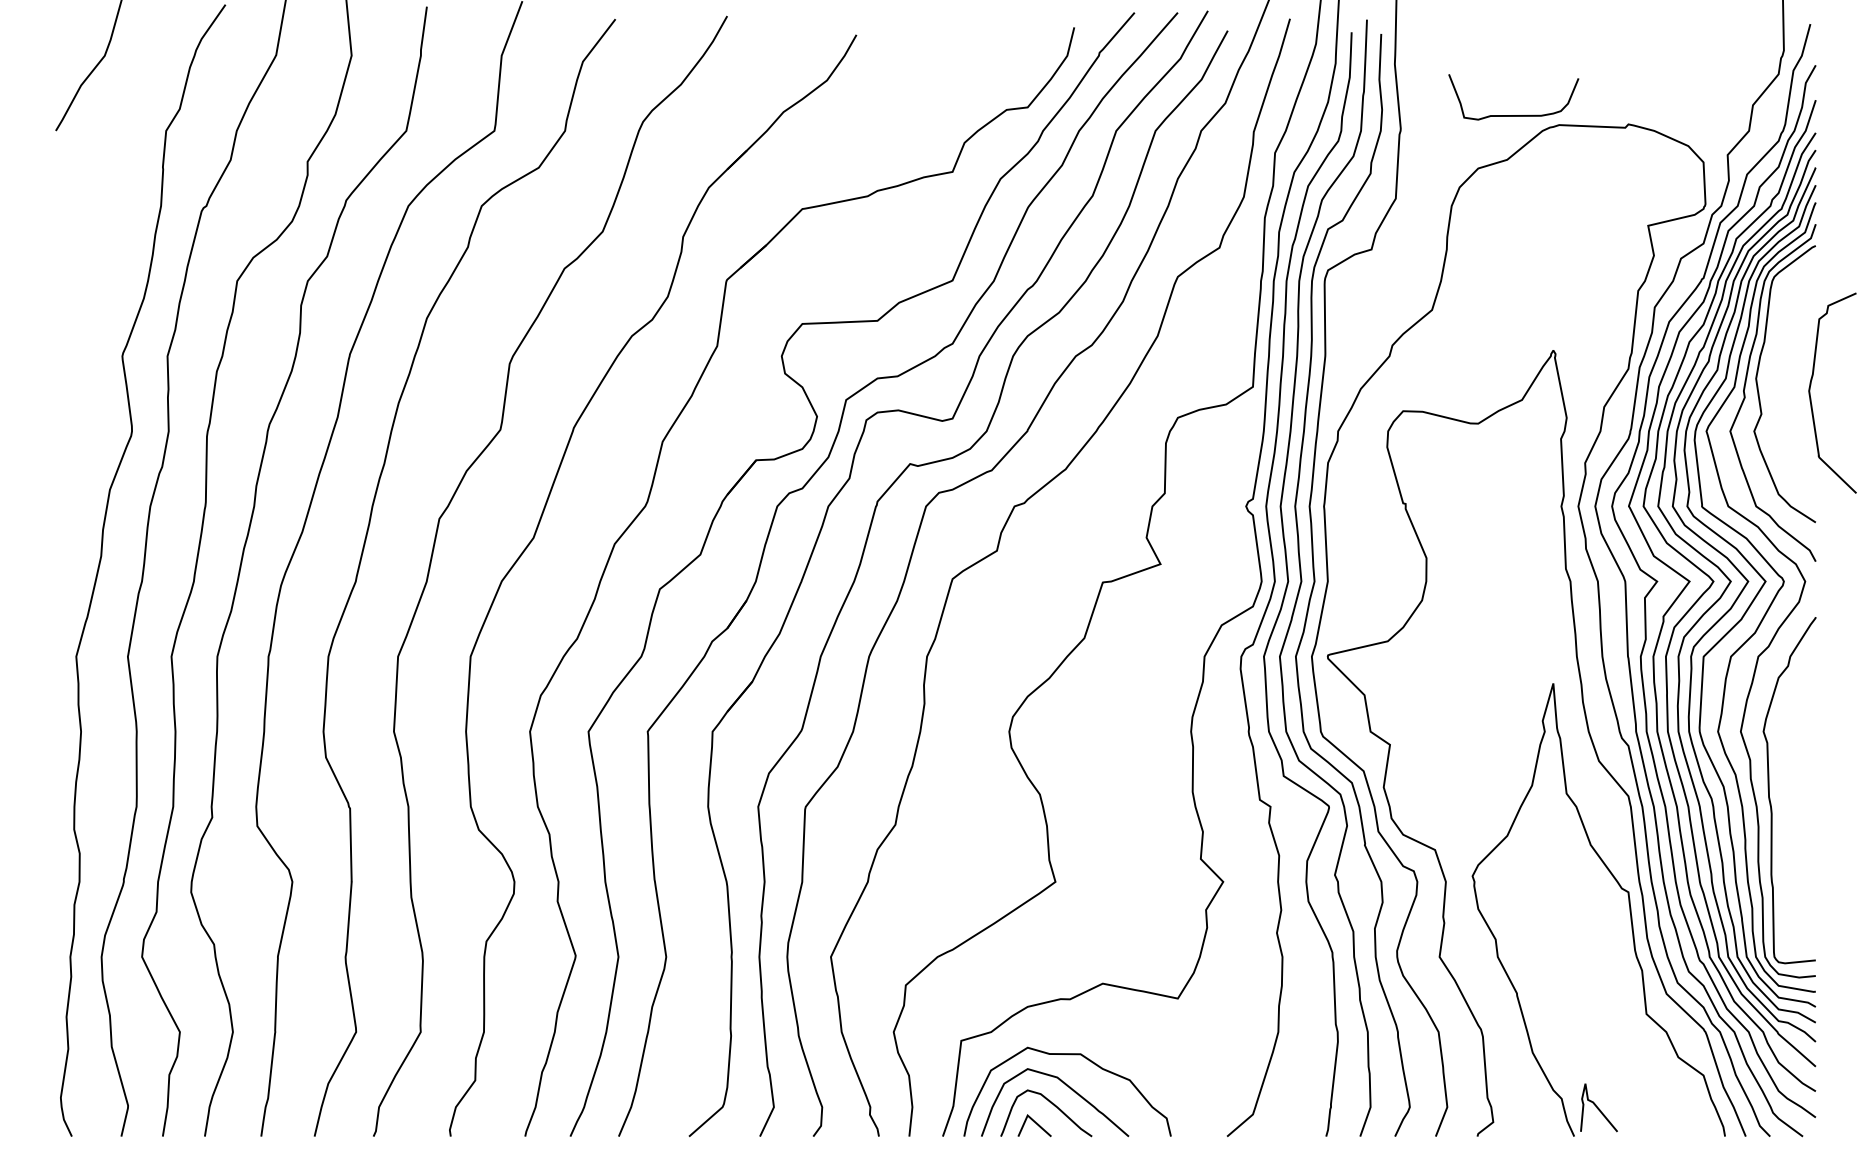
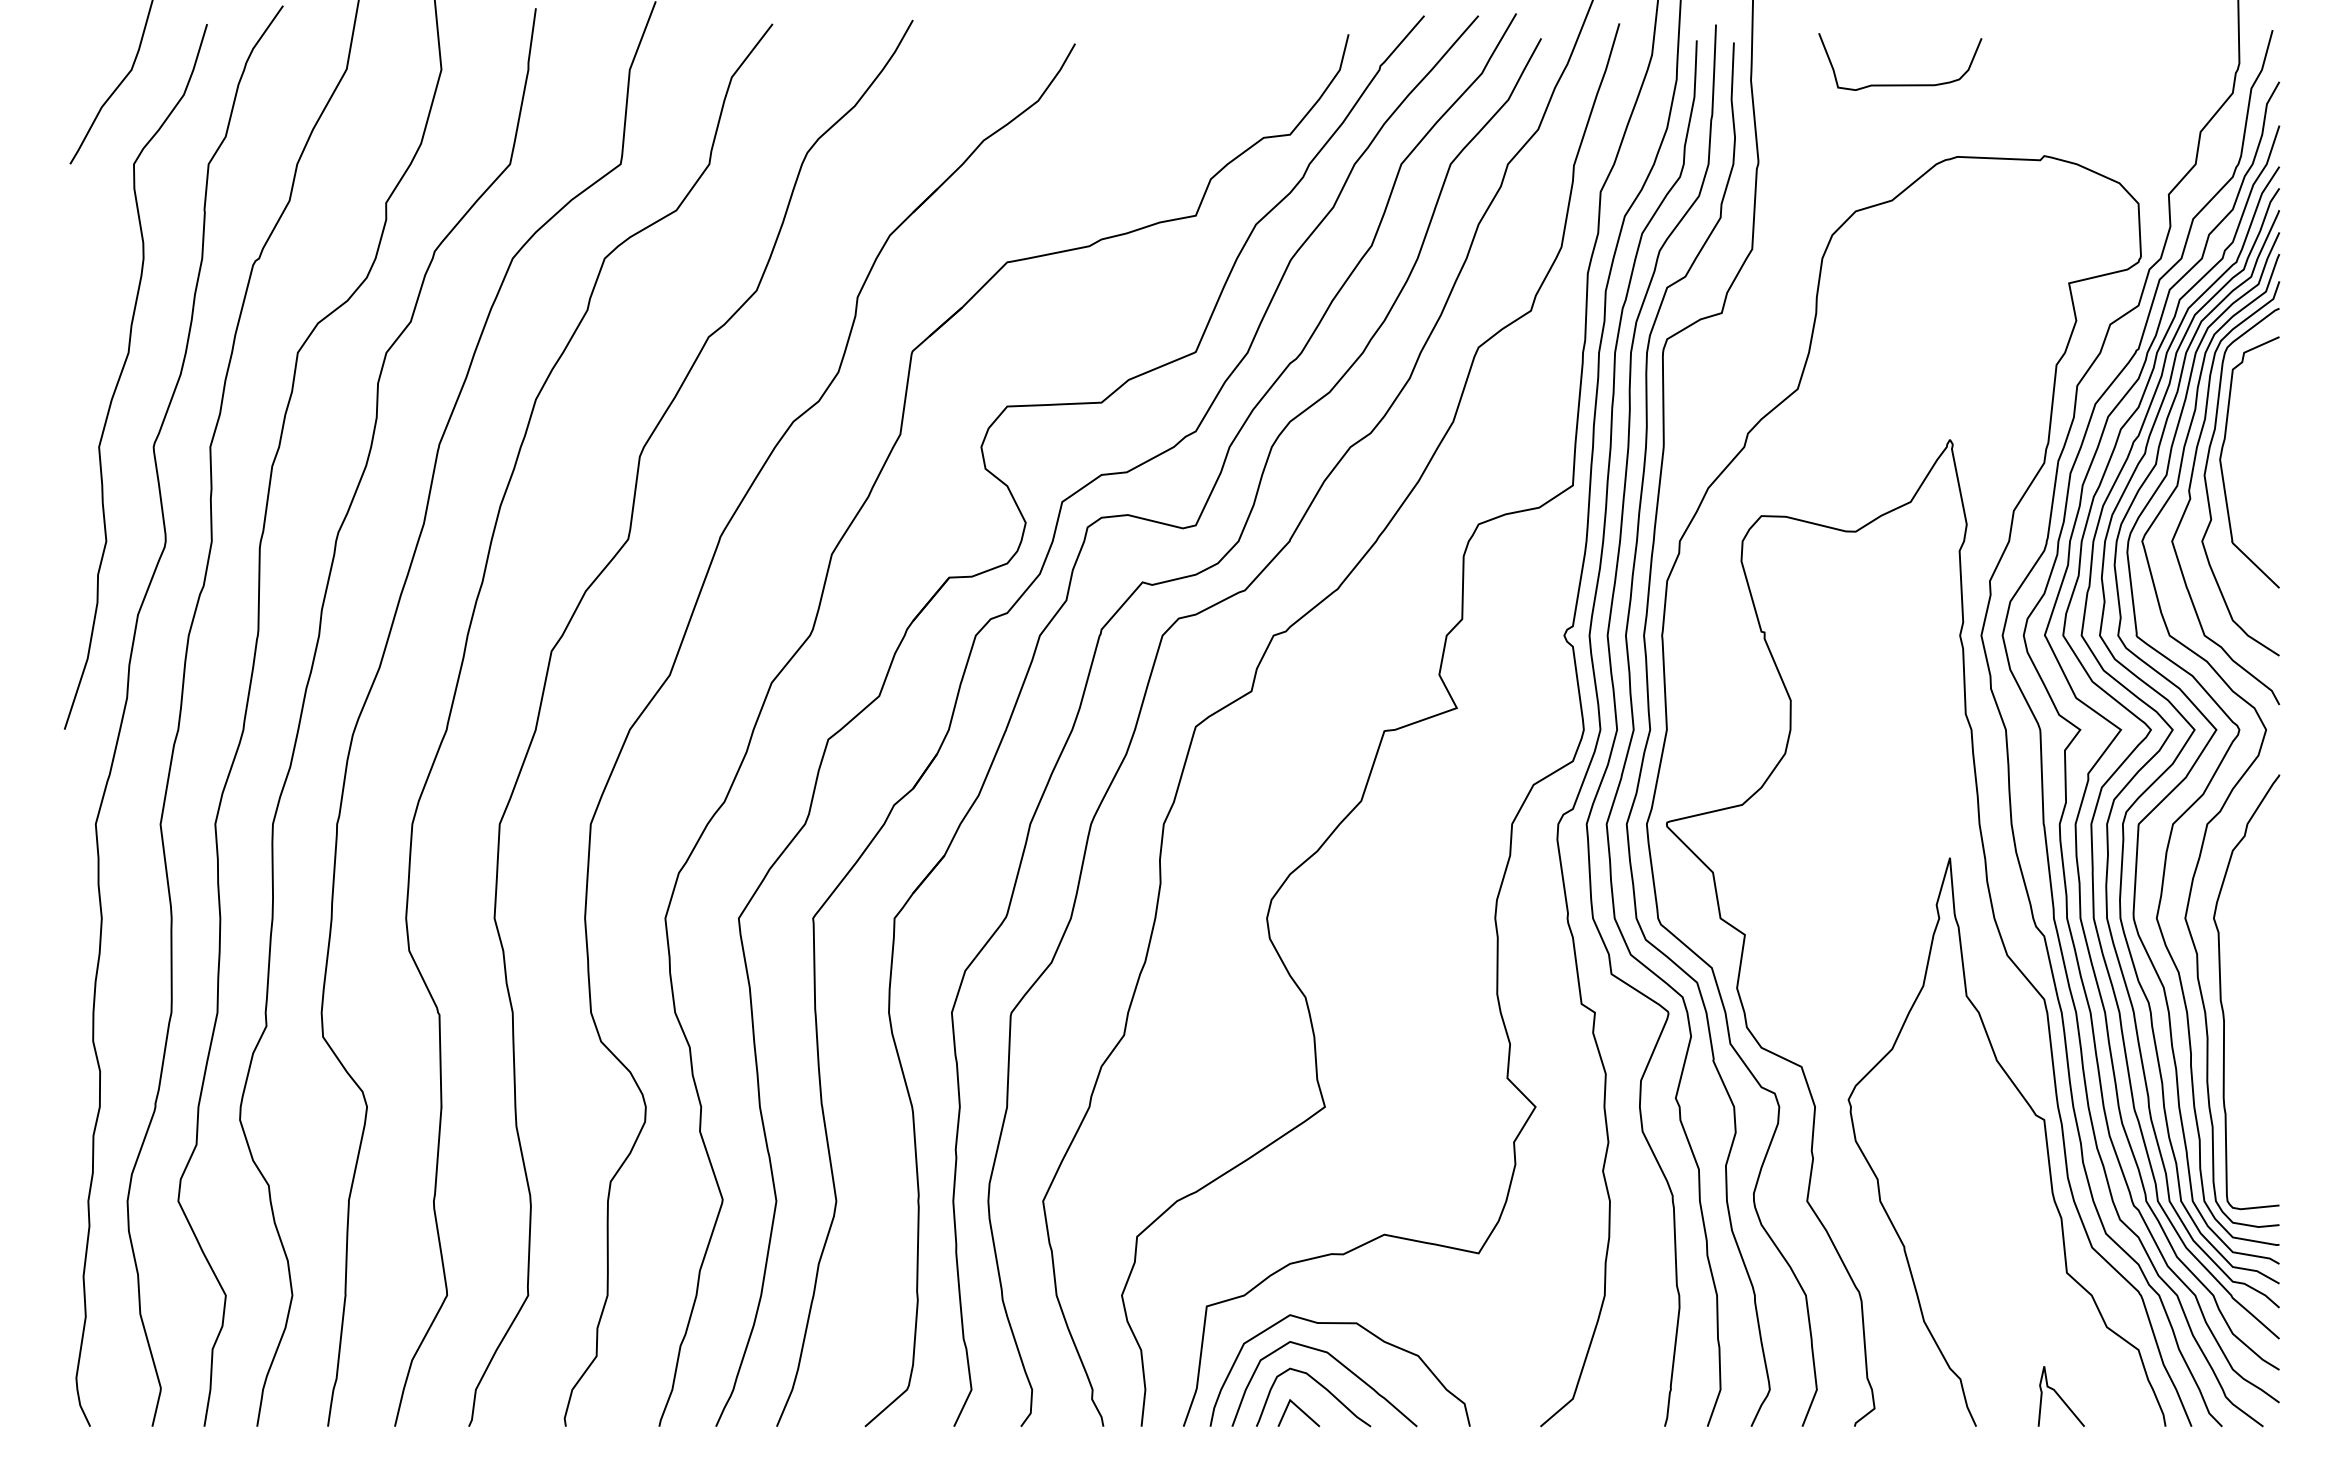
curve: (1513, 115) -> (1900, 84), moved
curve: (97, 297) -> (122, 373), added
curve: (1811, 397) -> (2222, 467), moved
curve: (1598, 1107) -> (2060, 1396), moved

